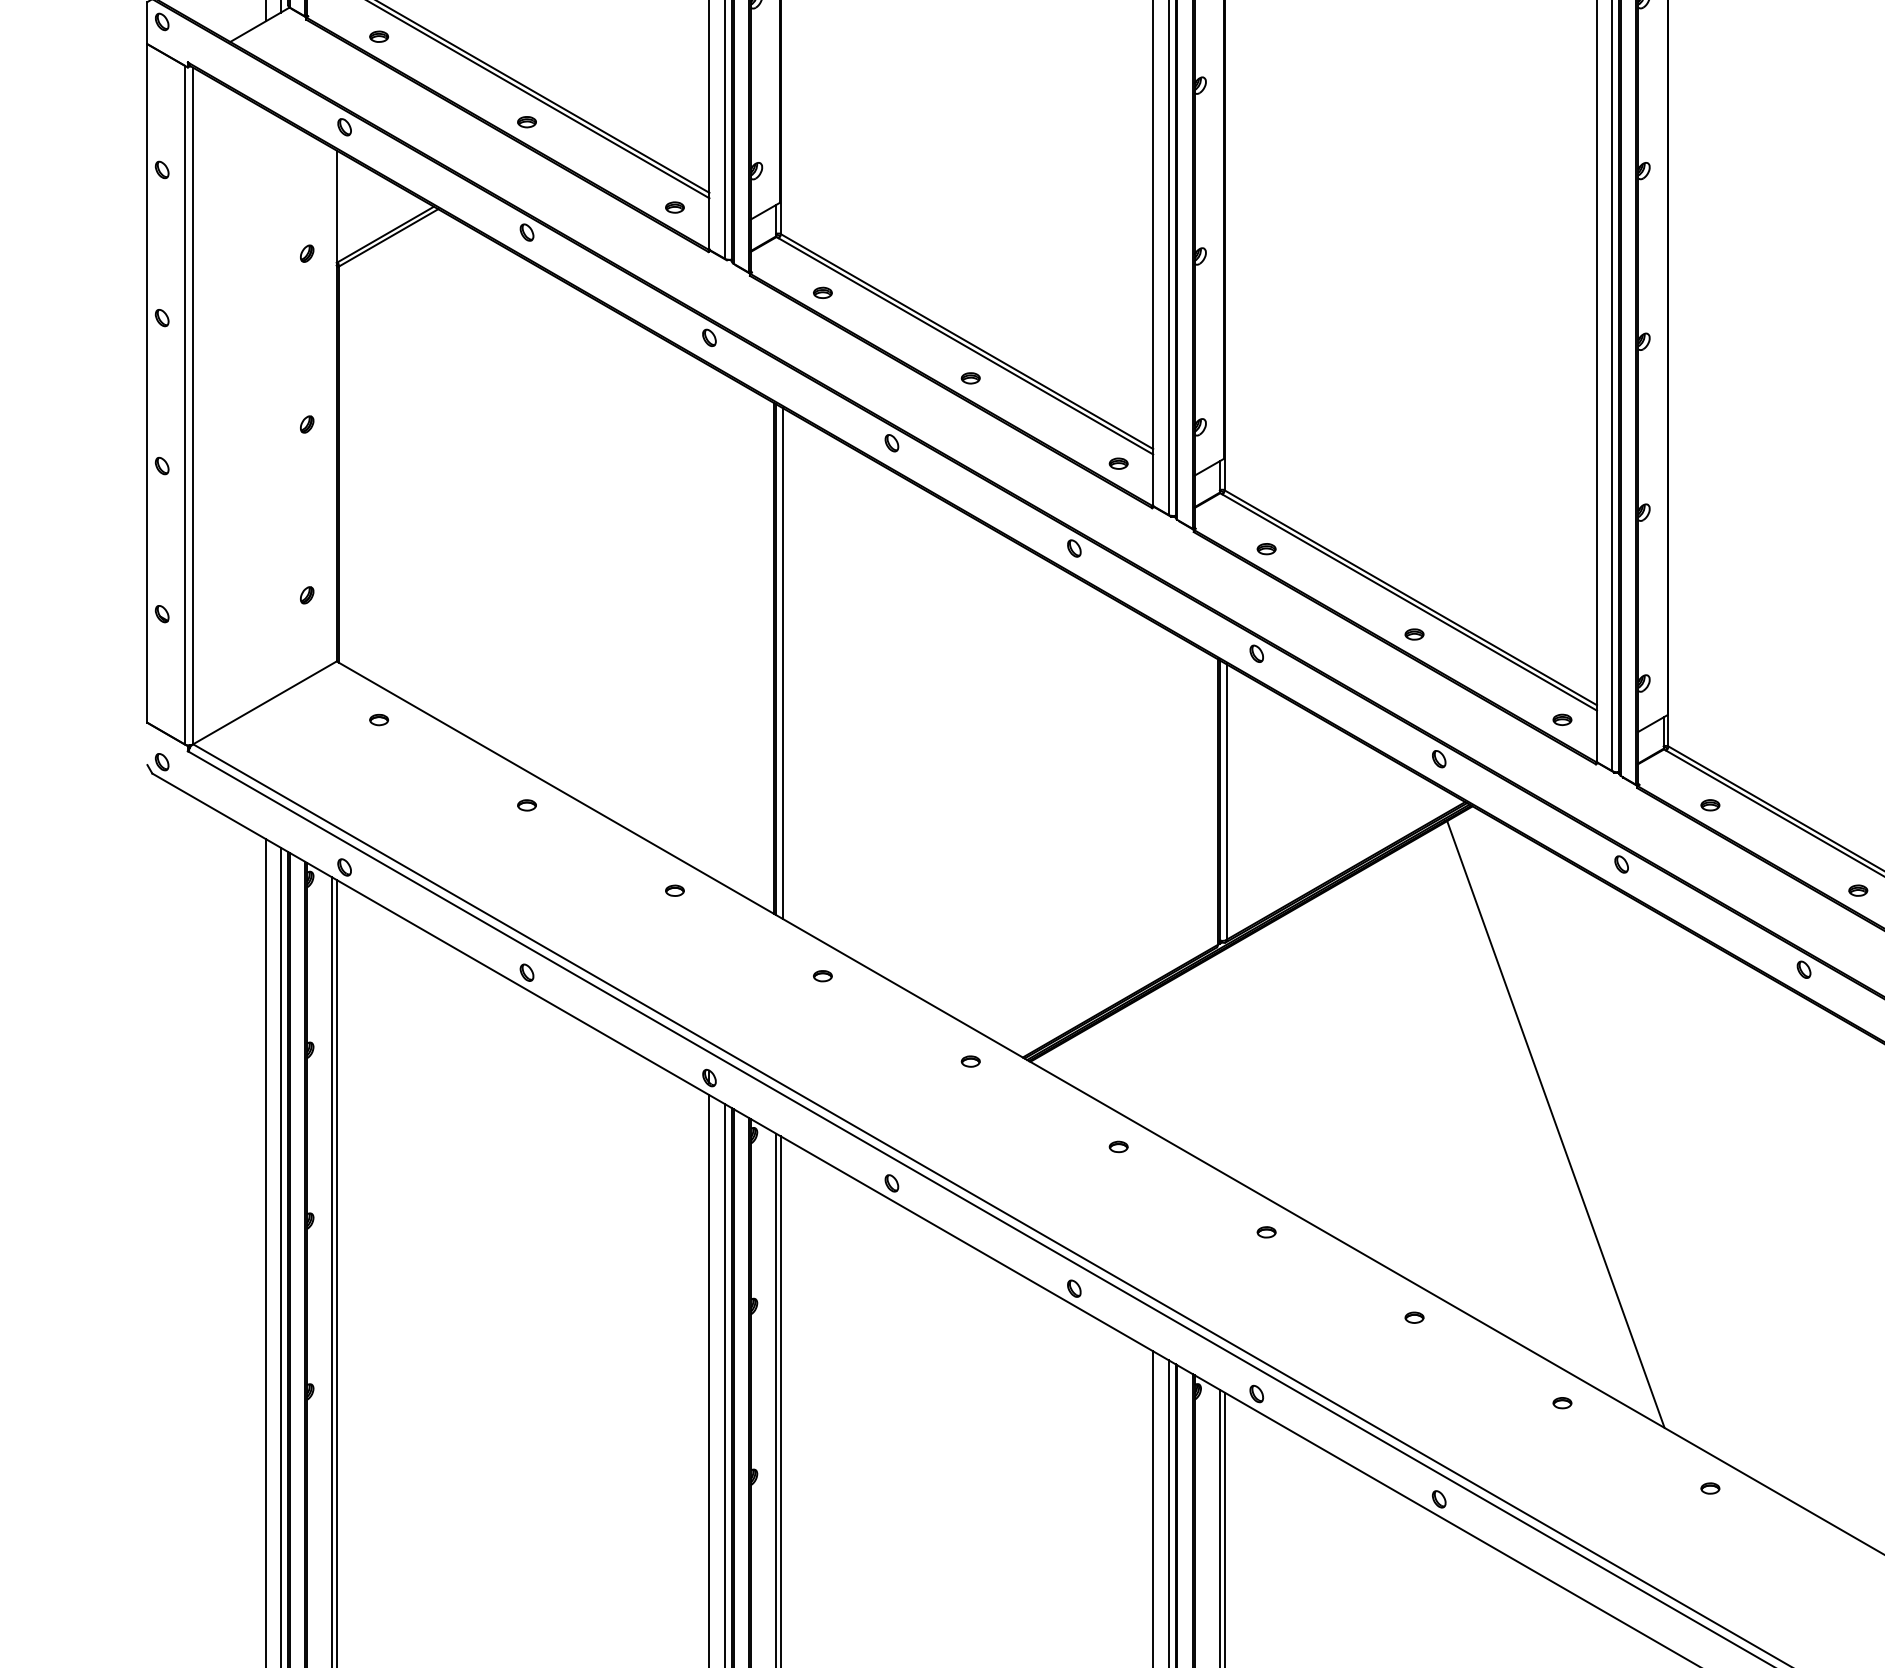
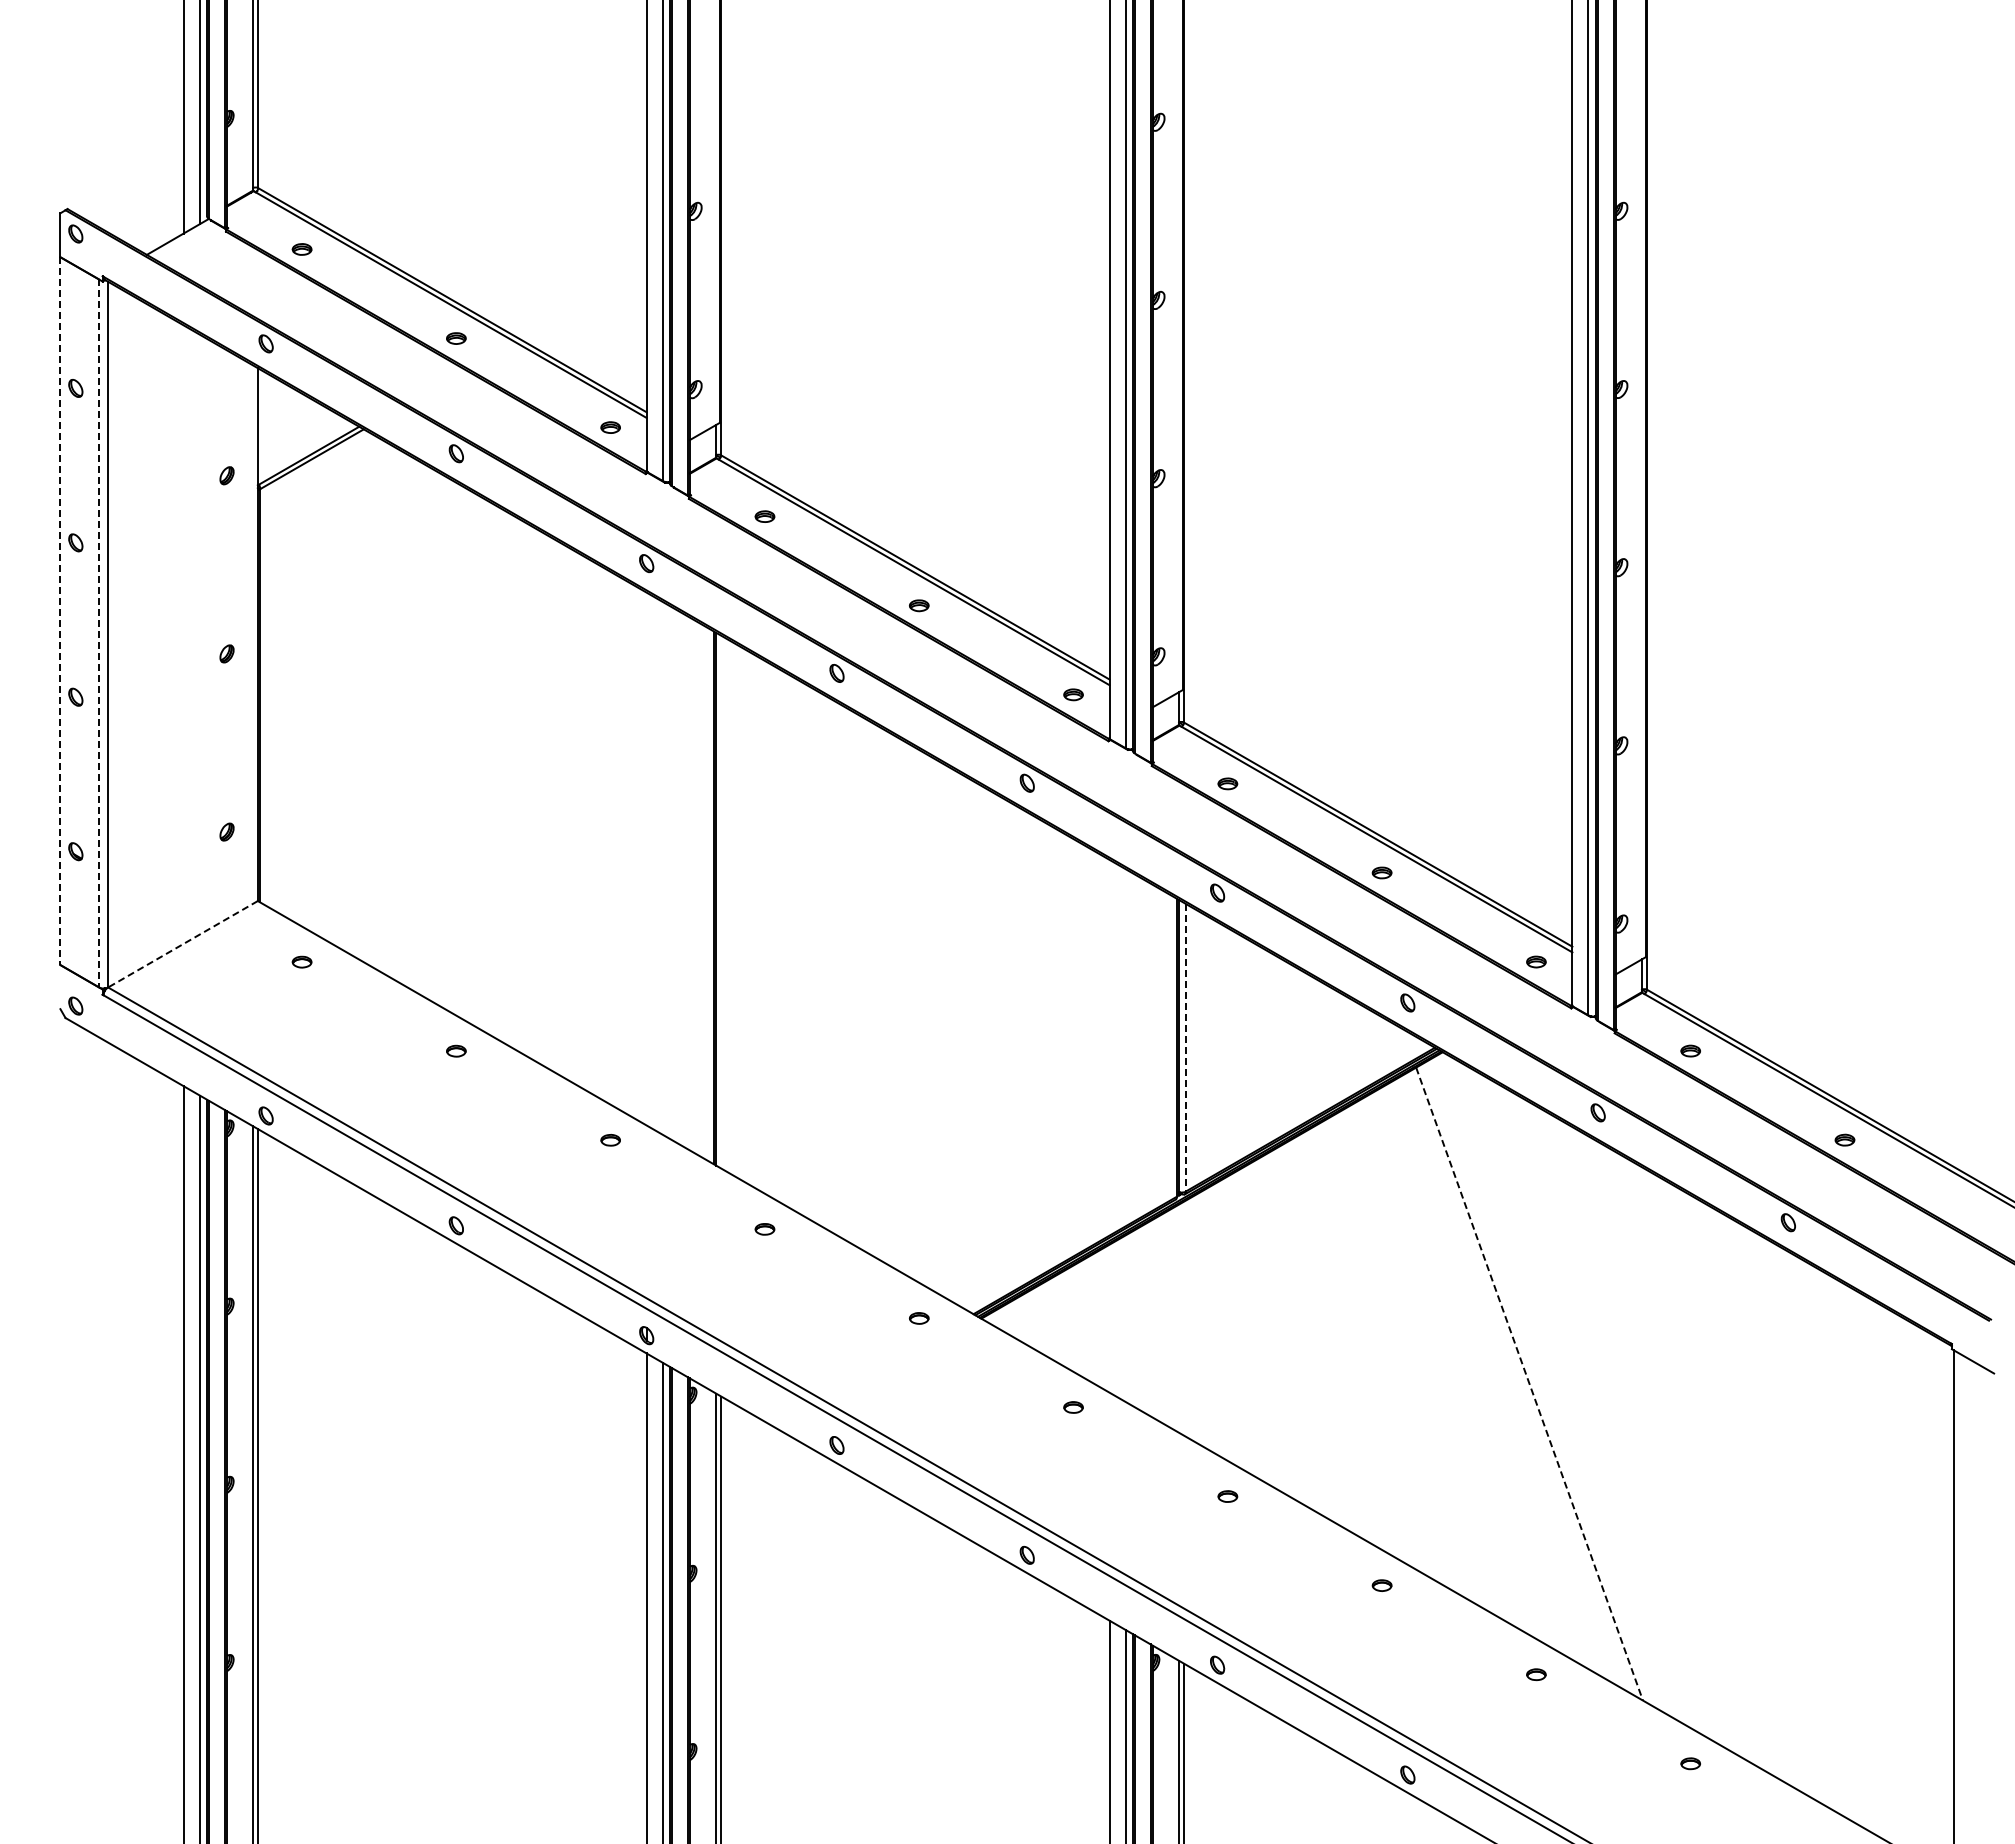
line: (147, 383) -> (60, 611), solid -> dashed
line: (184, 404) -> (99, 633), solid -> dashed
line: (783, 662) -> (723, 902), removed
line: (264, 703) -> (182, 944), solid -> dashed
line: (1227, 801) -> (1186, 1047), solid -> dashed
line: (1555, 1124) -> (1529, 1384), solid -> dashed

